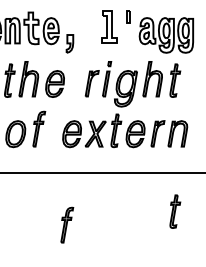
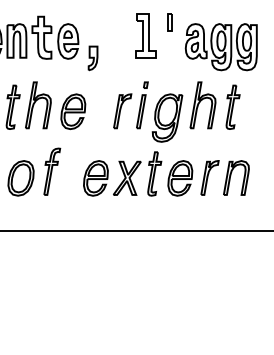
part: (175, 211) -> (233, 281), removed
part: (67, 224) -> (89, 298), removed

